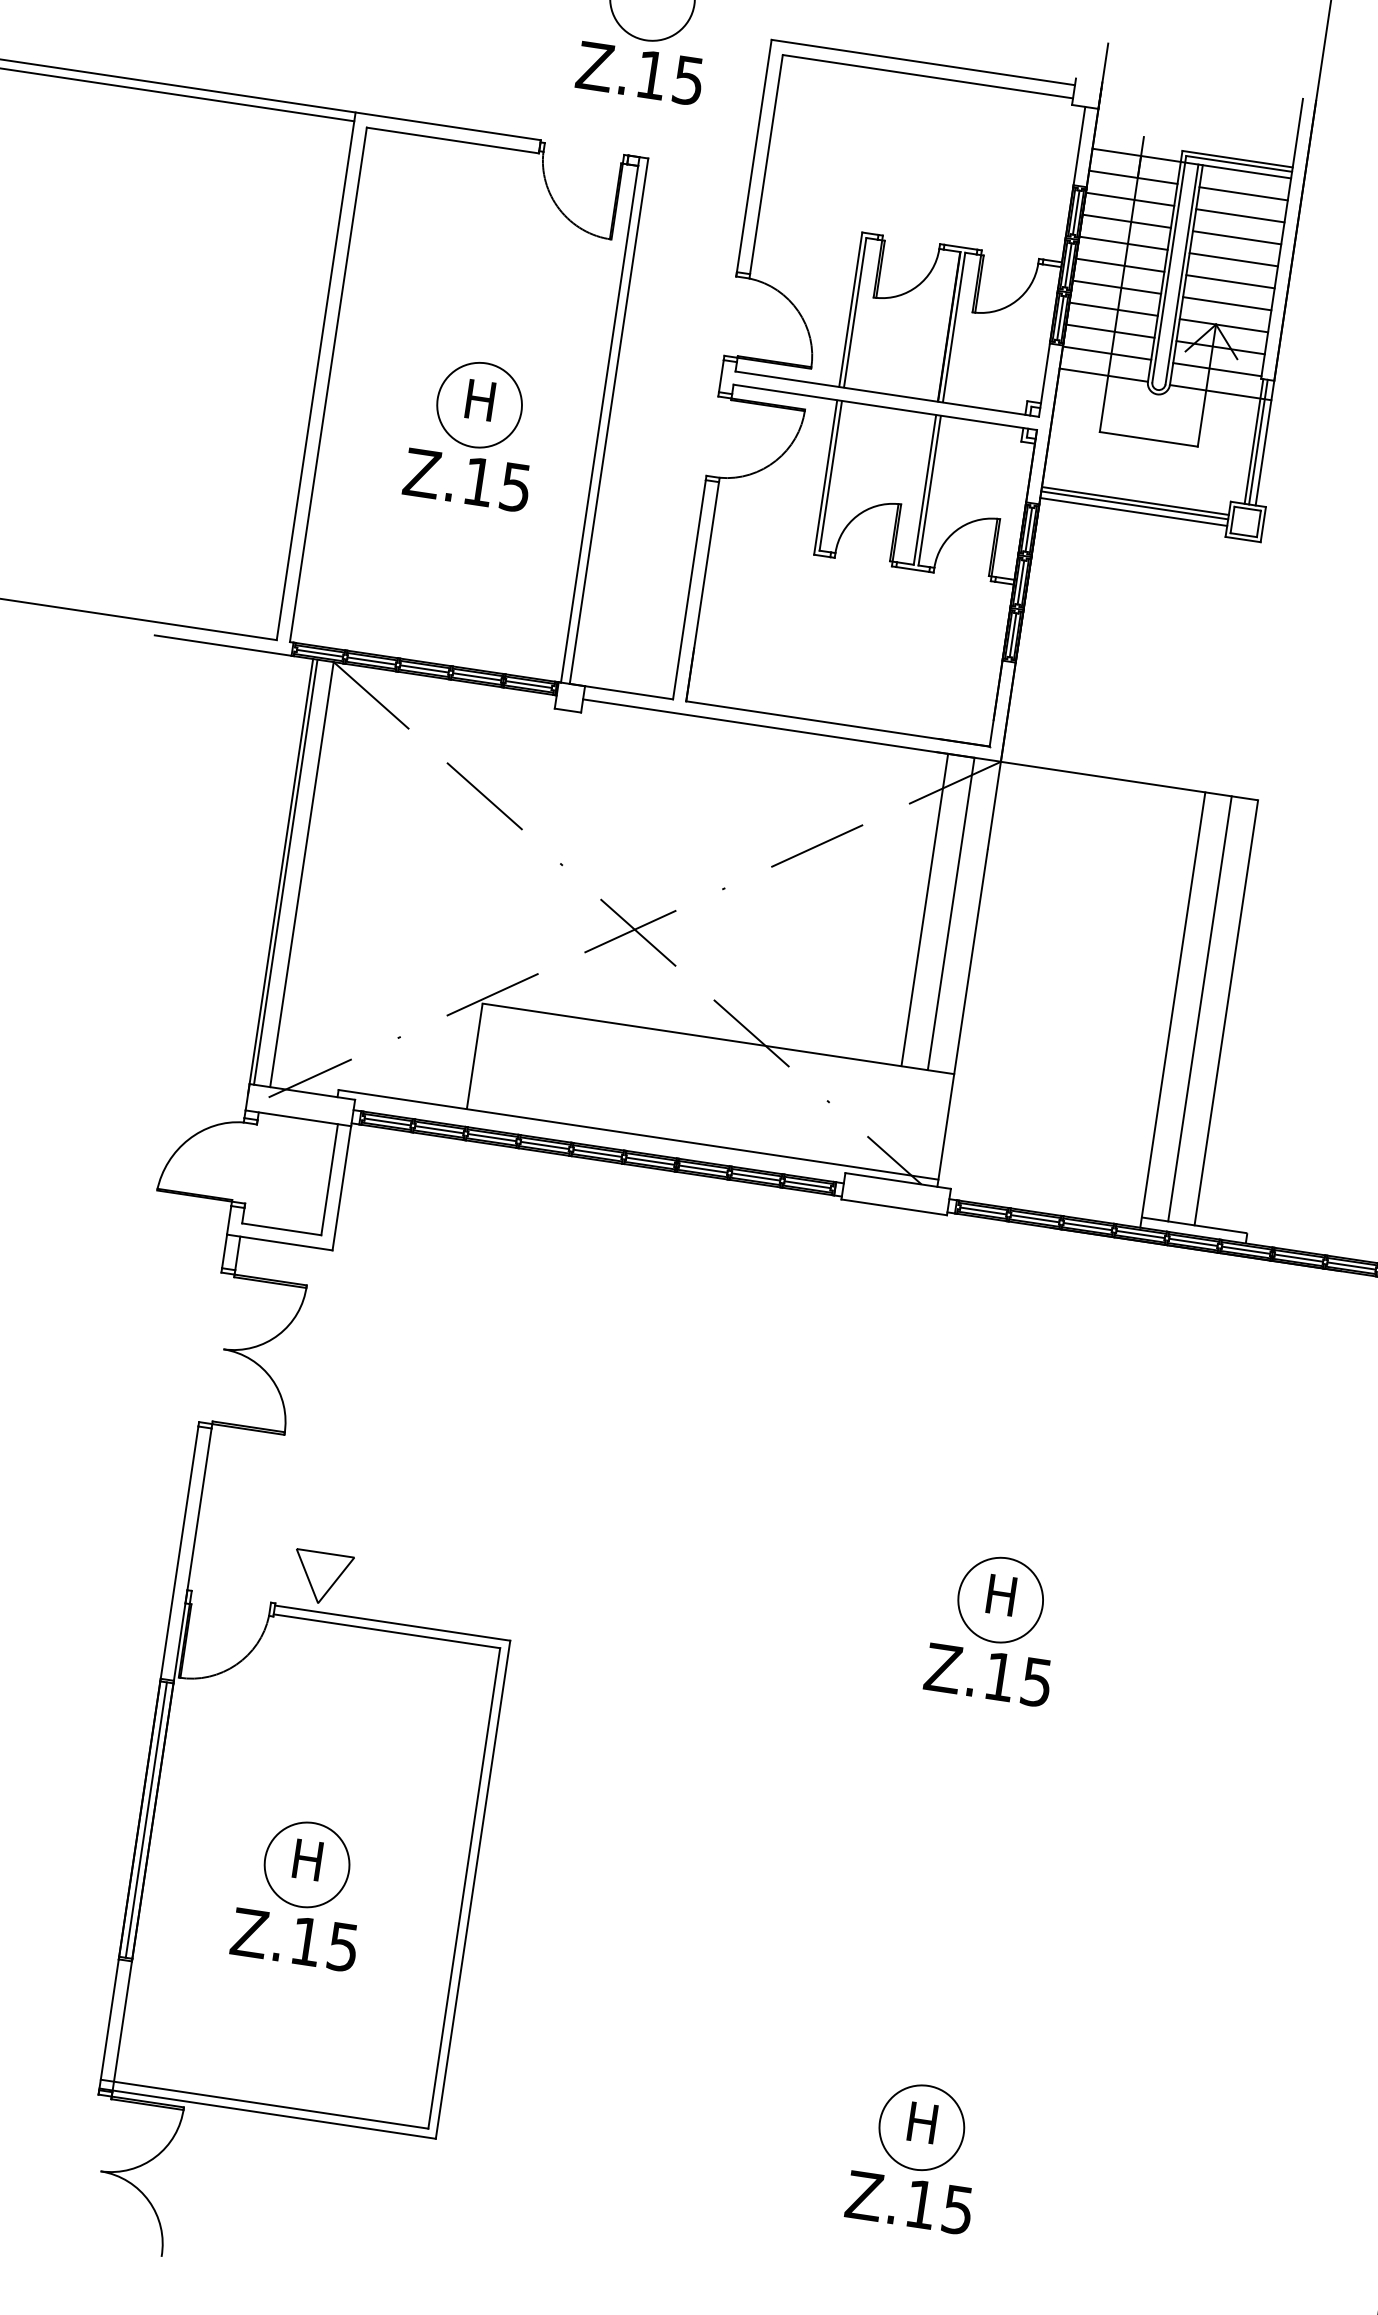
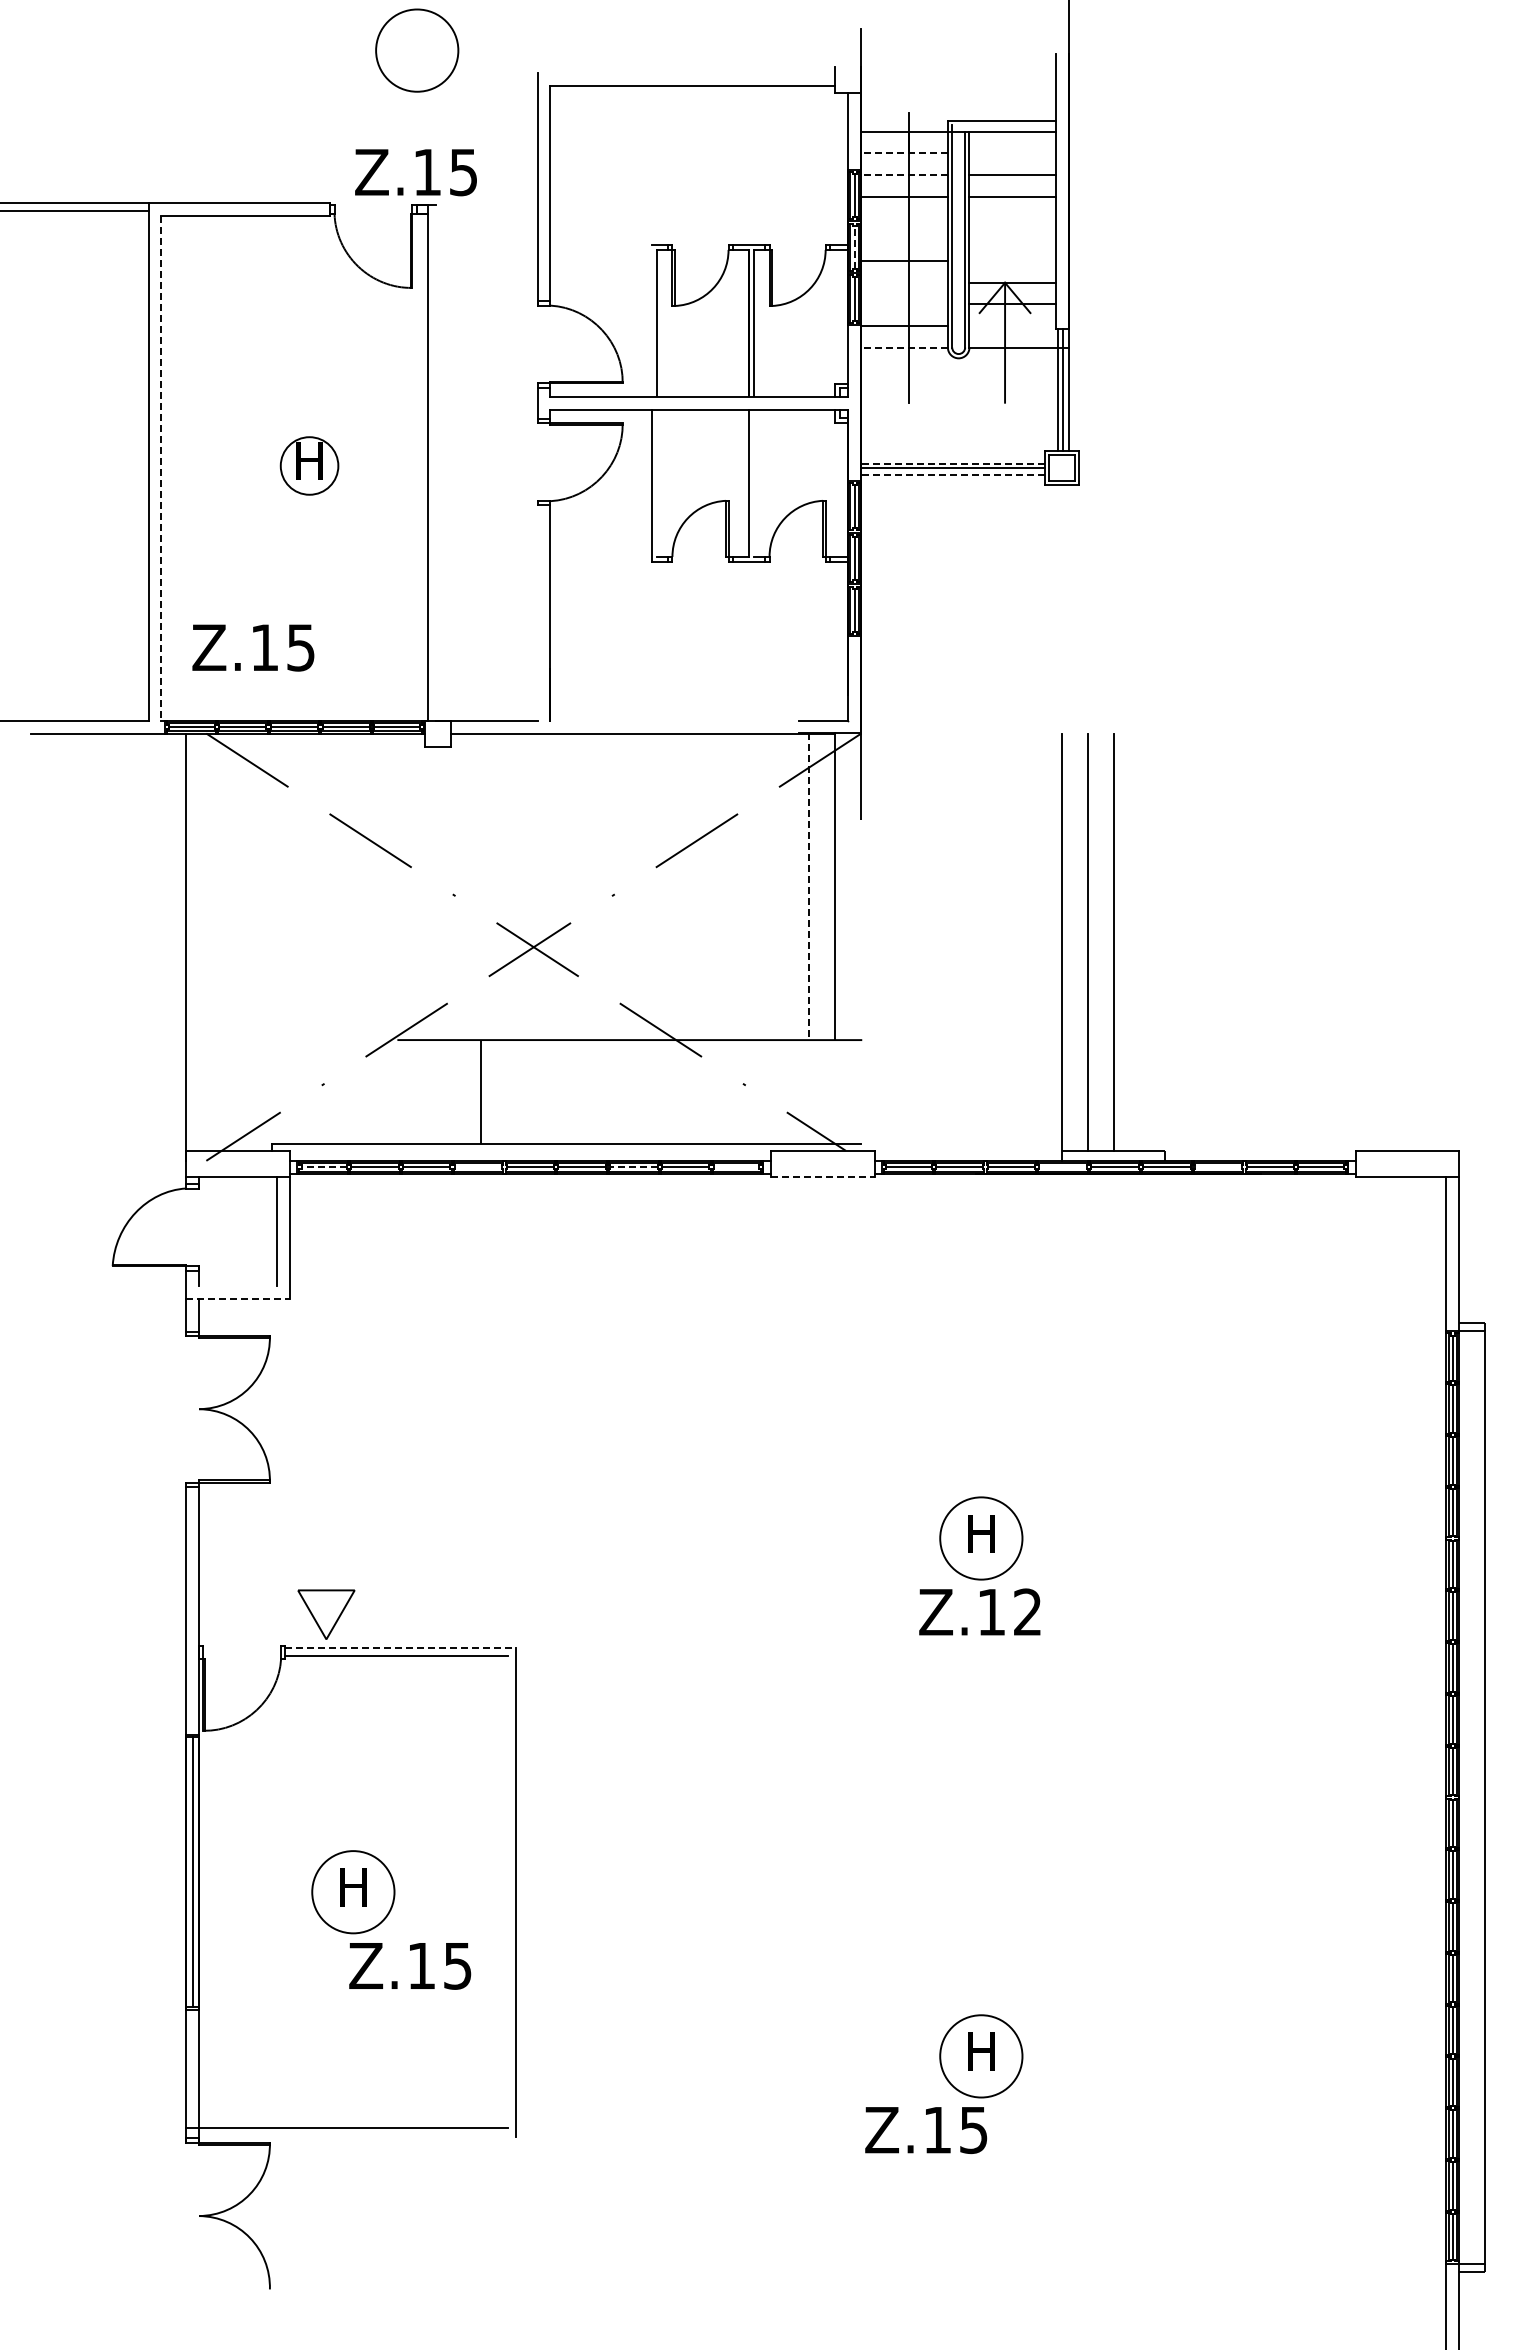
line: (923, 62) -> (686, 73), removed
text: (639, 73) -> (415, 172), moved
line: (1239, 164) -> (1004, 125), removed
line: (1133, 177) -> (904, 153), solid -> dashed
line: (1243, 193) -> (1012, 153), removed
line: (1130, 198) -> (904, 174), solid -> dashed
line: (1123, 243) -> (904, 218), removed
line: (1233, 260) -> (1012, 218), removed
line: (1068, 265) -> (854, 247), solid -> dashed
line: (1120, 265) -> (904, 239), removed
line: (1230, 281) -> (1012, 239), removed
line: (1226, 303) -> (1012, 261), removed
line: (1113, 308) -> (904, 282), removed
line: (851, 309) -> (652, 320), removed
line: (1110, 331) -> (904, 304), removed
line: (1217, 369) -> (1012, 325), removed
line: (1103, 375) -> (904, 347), solid -> dashed
line: (328, 385) -> (161, 468), solid -> dashed
circle: (479, 404) -> (309, 465), size x0.7
line: (609, 421) -> (436, 462), removed
line: (1148, 439) -> (956, 402), removed
line: (830, 475) -> (656, 483), removed
text: (467, 479) -> (253, 647), moved
line: (929, 490) -> (753, 483), removed
line: (1134, 500) -> (952, 463), solid -> dashed
line: (1133, 511) -> (952, 474), solid -> dashed
line: (689, 589) -> (537, 612), removed
line: (838, 723) -> (699, 720), removed
line: (1129, 780) -> (987, 733), removed
line: (285, 871) -> (190, 941), removed
line: (302, 873) -> (206, 941), removed
line: (924, 910) -> (809, 887), solid -> dashed
line: (962, 1017) -> (861, 984), removed
line: (474, 1056) -> (481, 1091), moved
line: (388, 1122) -> (324, 1167), solid -> dashed
line: (544, 1145) -> (478, 1167), removed
line: (702, 1169) -> (633, 1167), solid -> dashed
line: (807, 1184) -> (736, 1167), removed
line: (893, 1207) -> (822, 1176), solid -> dashed
line: (281, 1229) -> (237, 1285), removed
line: (1139, 1234) -> (1062, 1167), removed
line: (279, 1242) -> (237, 1298), solid -> dashed
line: (1298, 1258) -> (1218, 1167), removed
line: (393, 1622) -> (401, 1647), solid -> dashed
text: (1036, 1682) -> (1027, 1612), Z.15 -> Z.12
line: (464, 1888) -> (507, 1892), removed
text: (294, 1940) -> (410, 1966), moved
line: (267, 2113) -> (351, 2136), removed
text: (909, 2203) -> (926, 2130), moved

